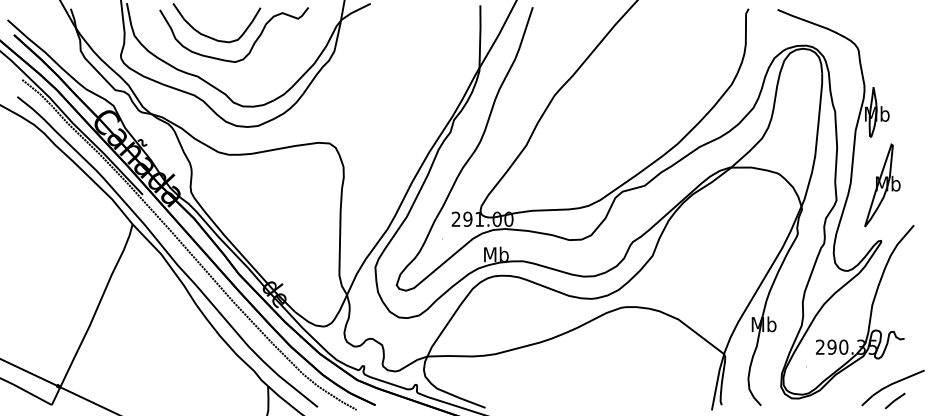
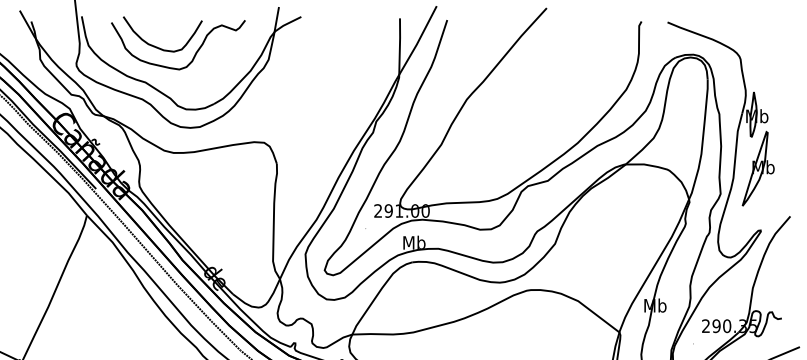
part: (882, 185) -> (758, 168), moved

